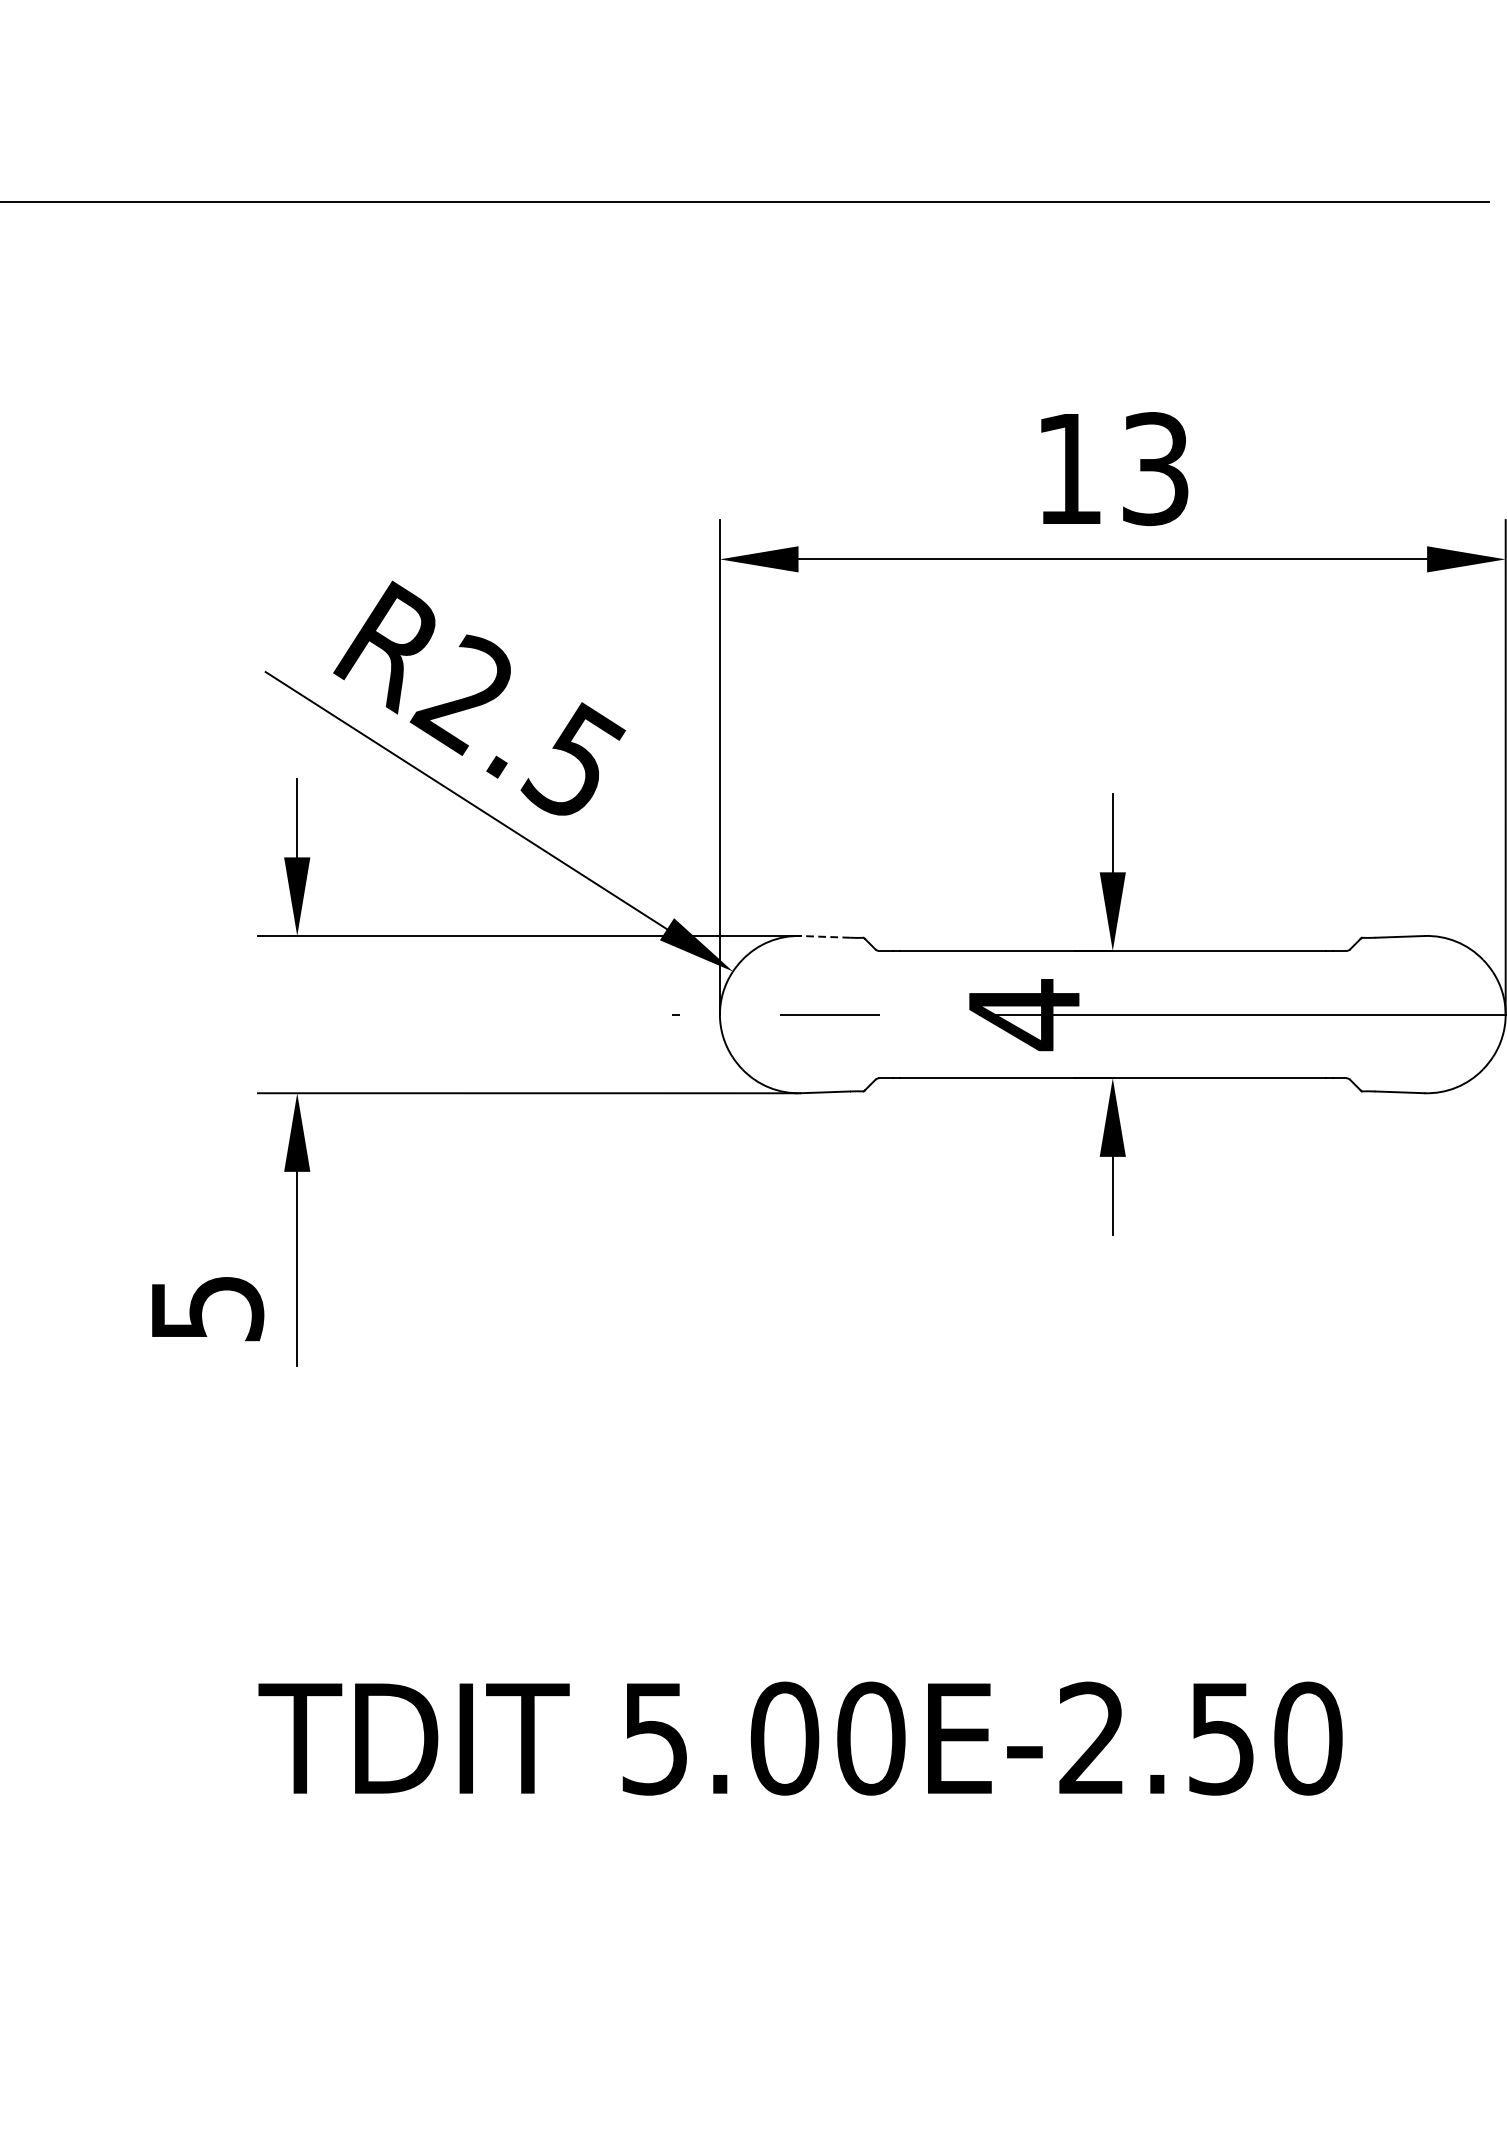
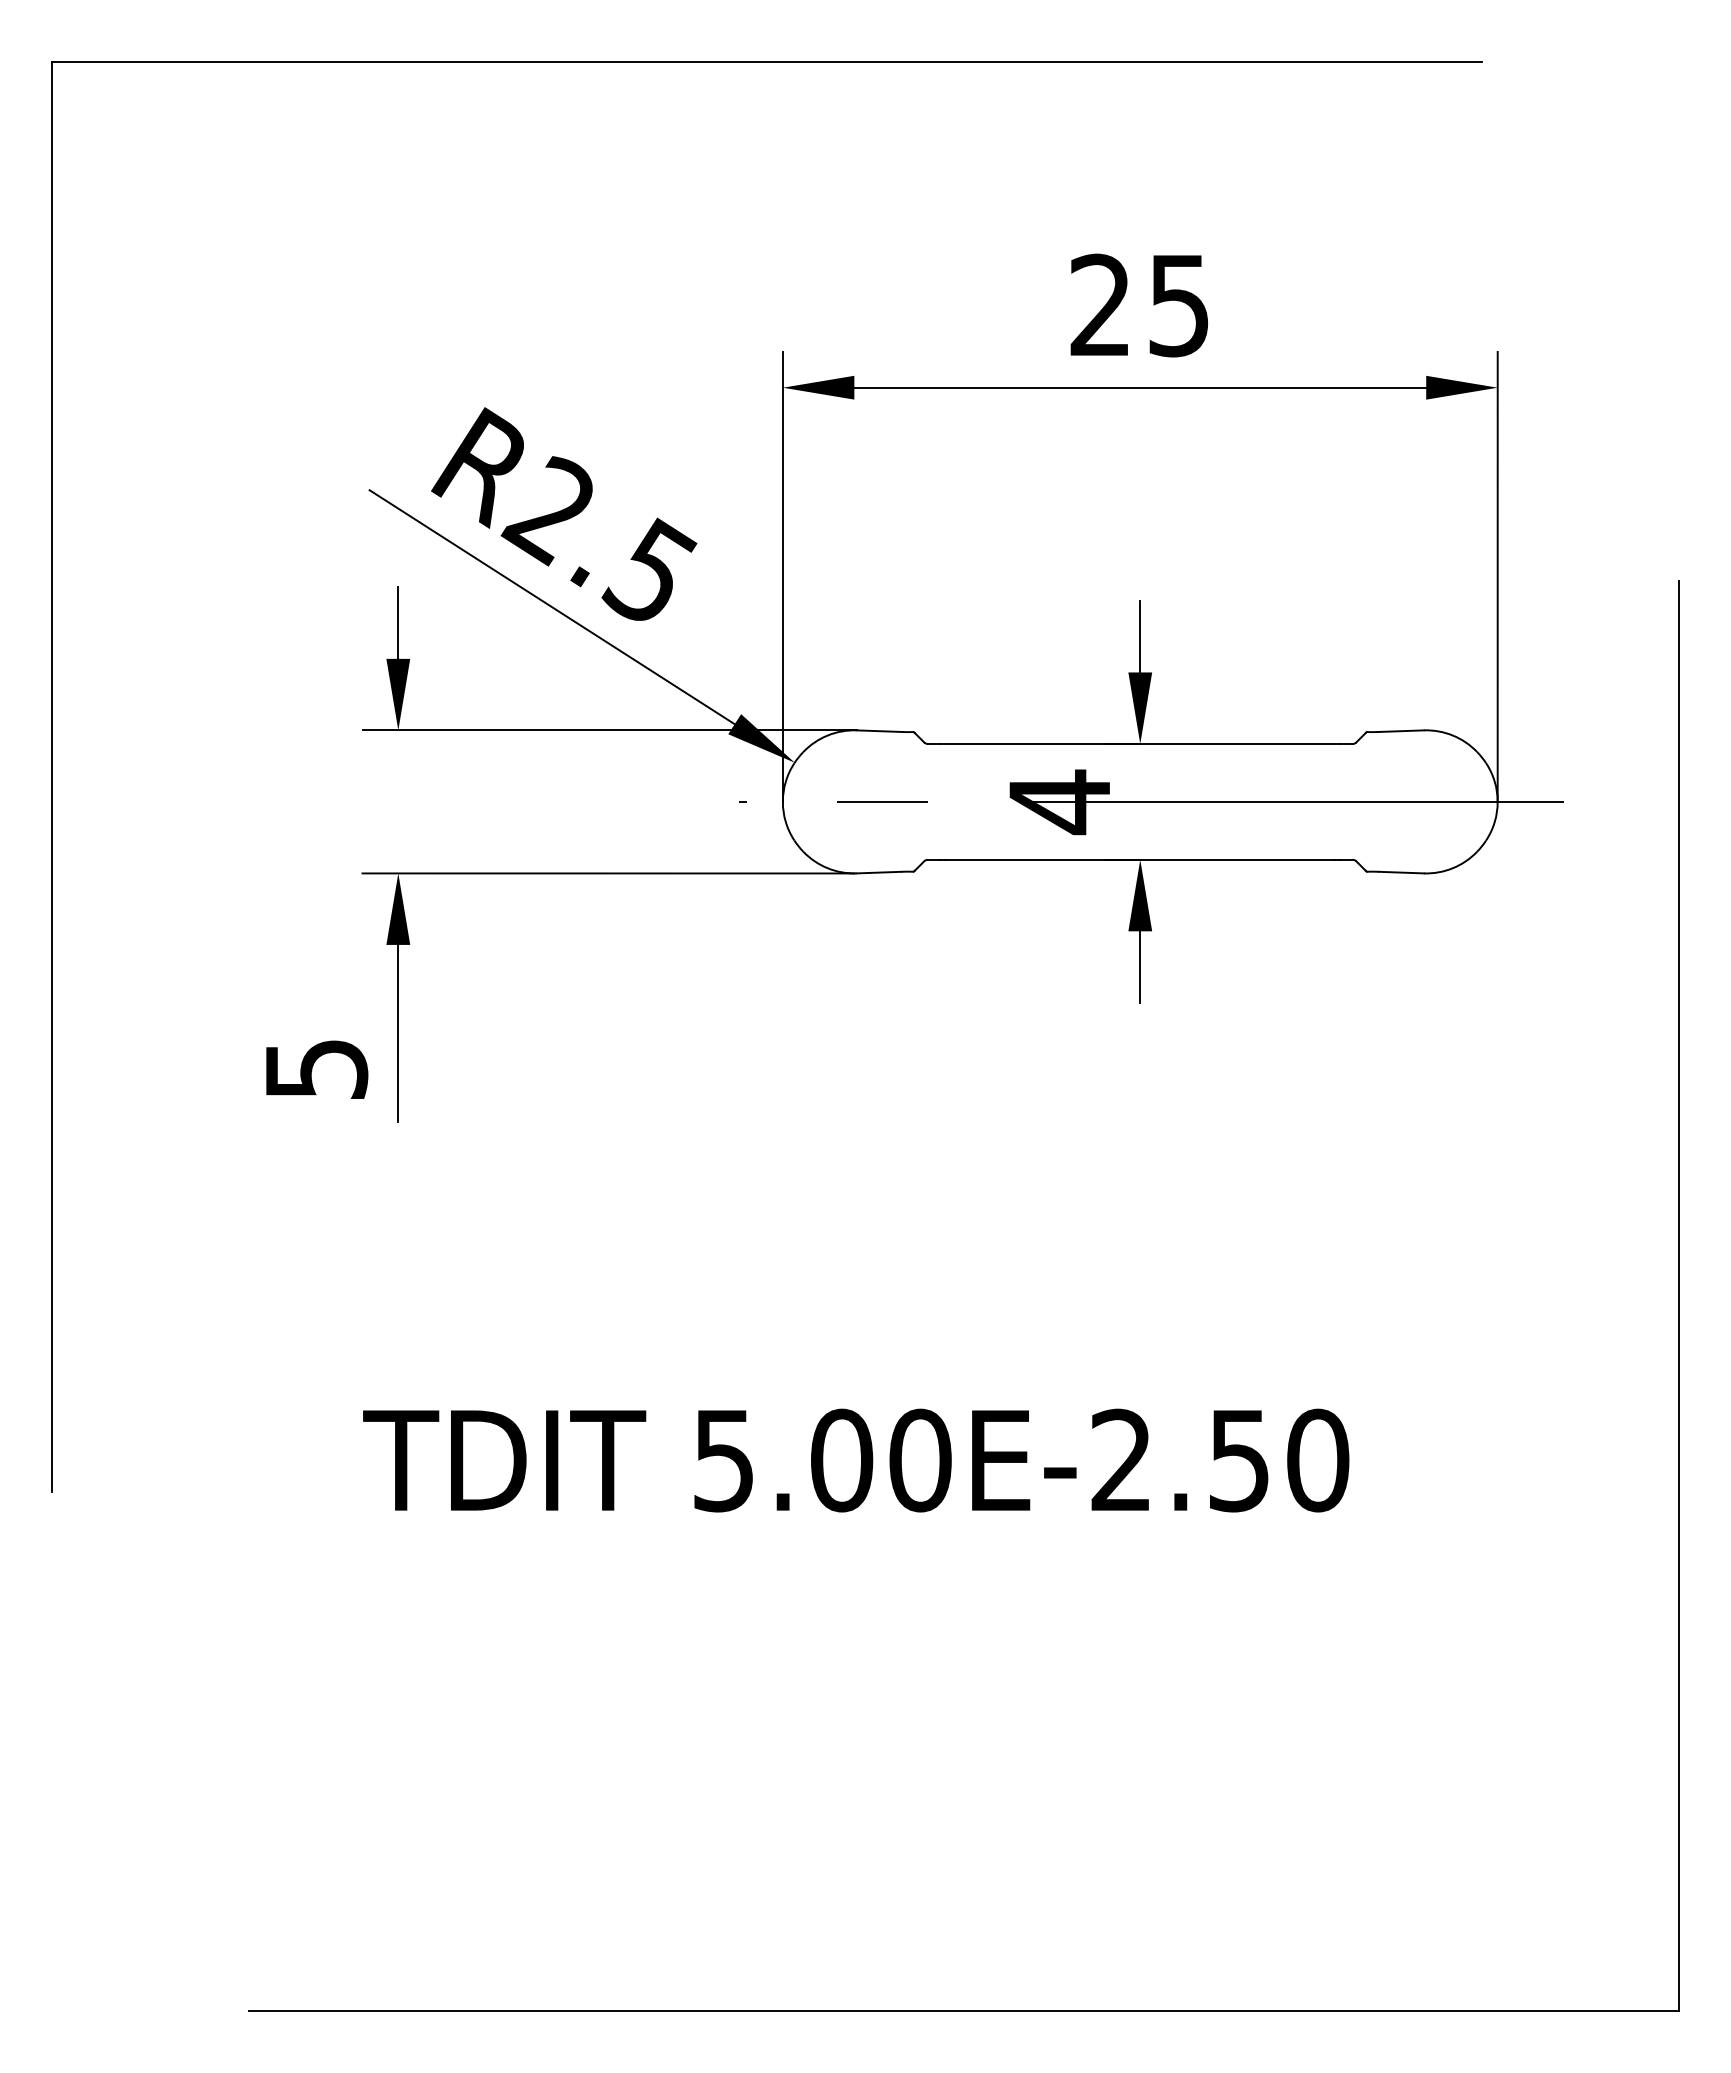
text: (1111, 468) -> (1139, 305), 13 -> 25
line: (825, 937) -> (878, 731), dashed -> solid

